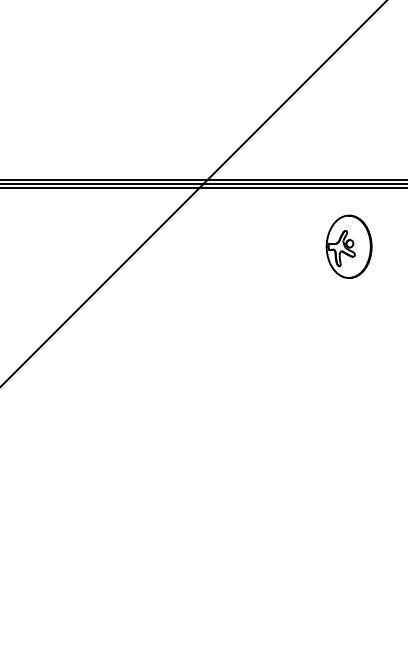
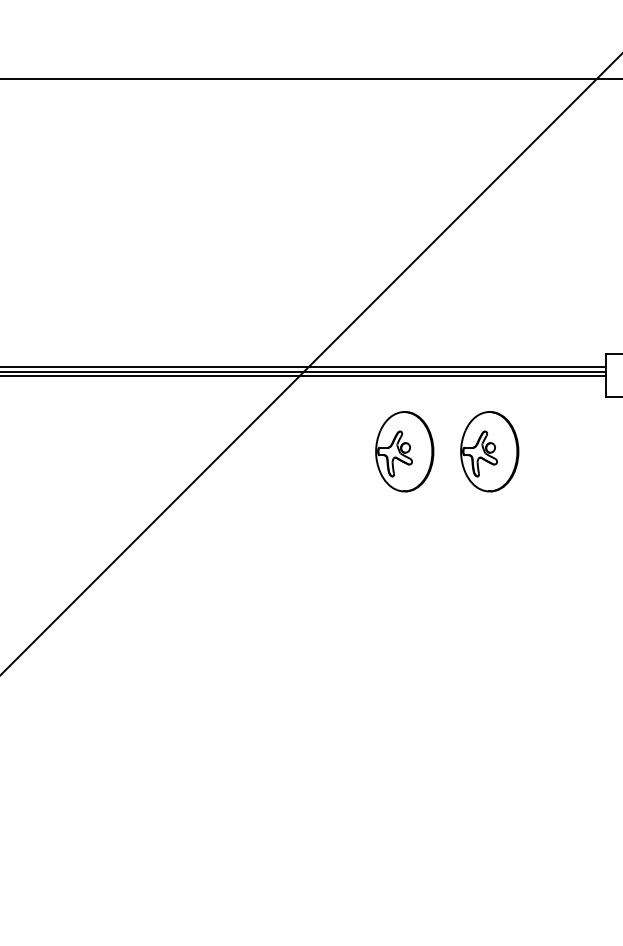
part: (282, 246) -> (404, 451), added

